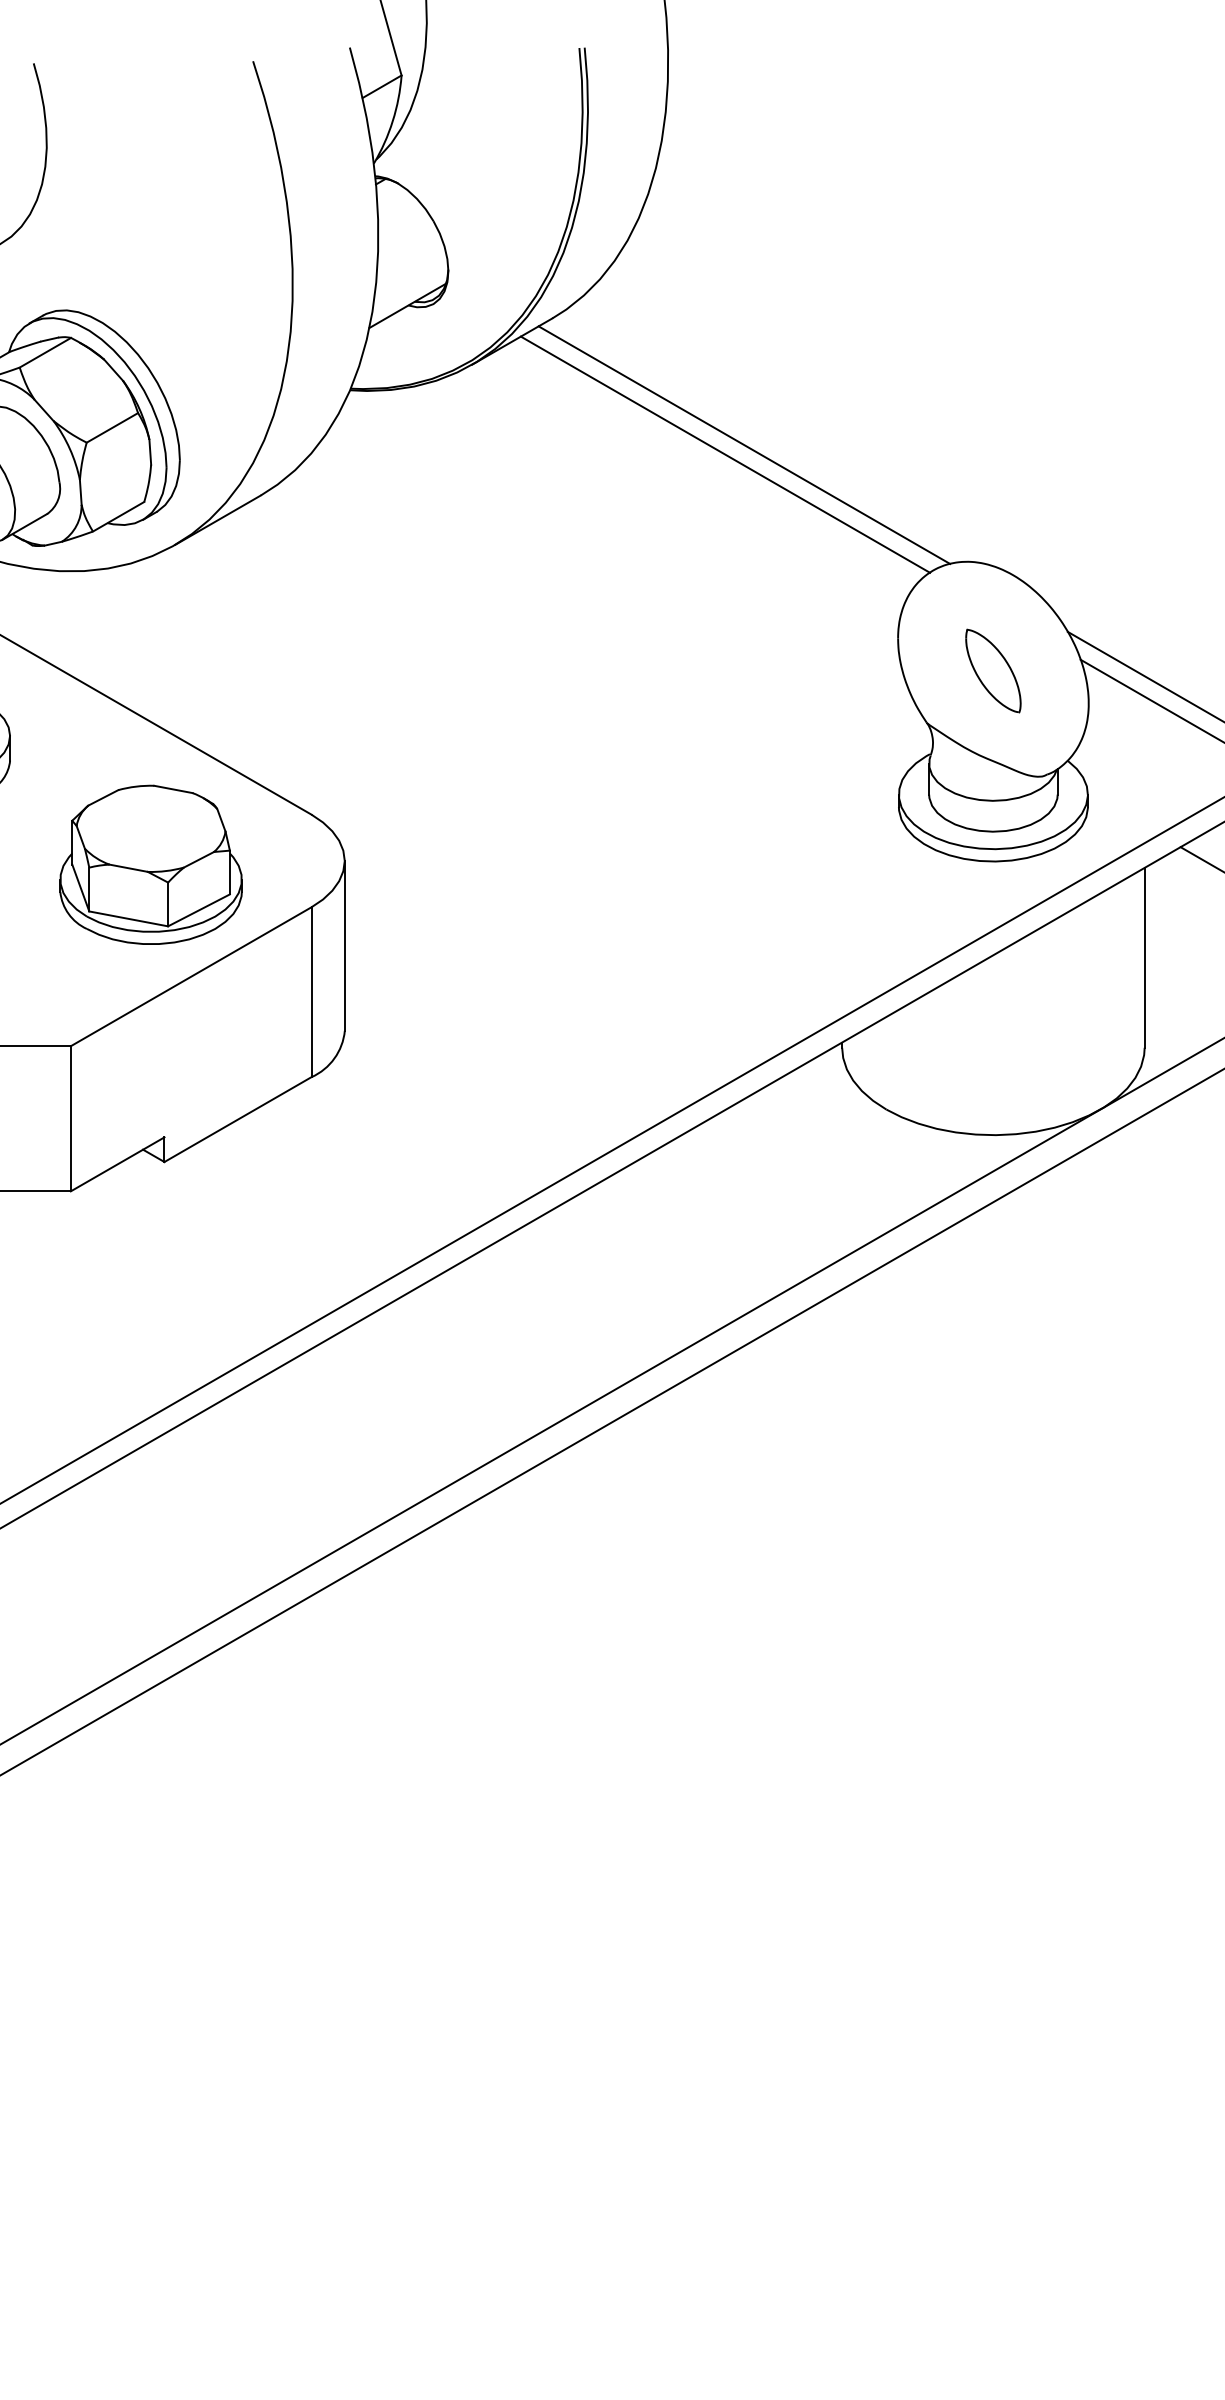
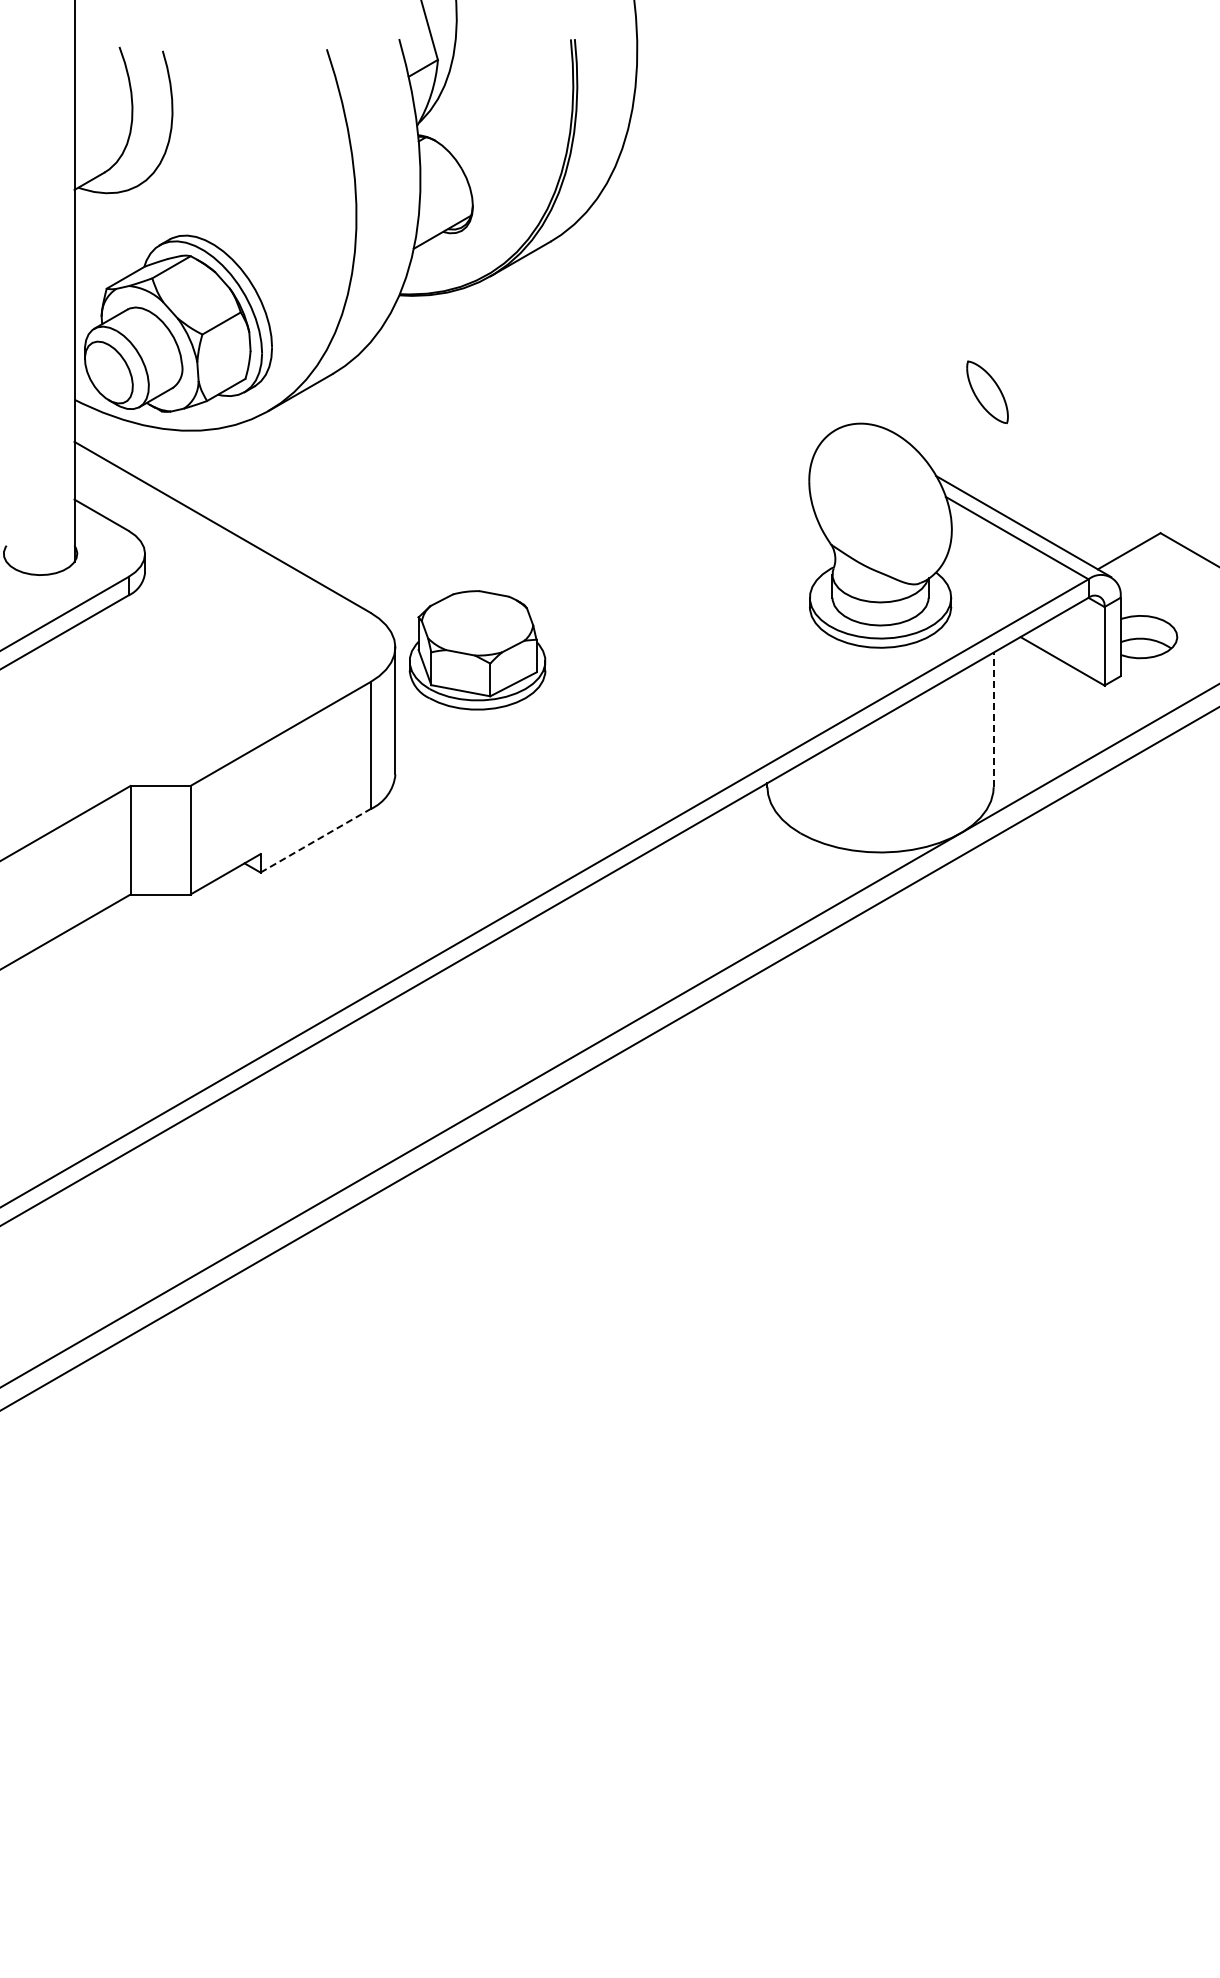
line: (744, 445) -> (694, 336), removed
line: (725, 454) -> (680, 343), removed
part: (993, 671) -> (987, 392), moved
part: (151, 865) -> (477, 650), moved
line: (1144, 957) -> (993, 719), solid -> dashed
line: (237, 1119) -> (315, 840), solid -> dashed

